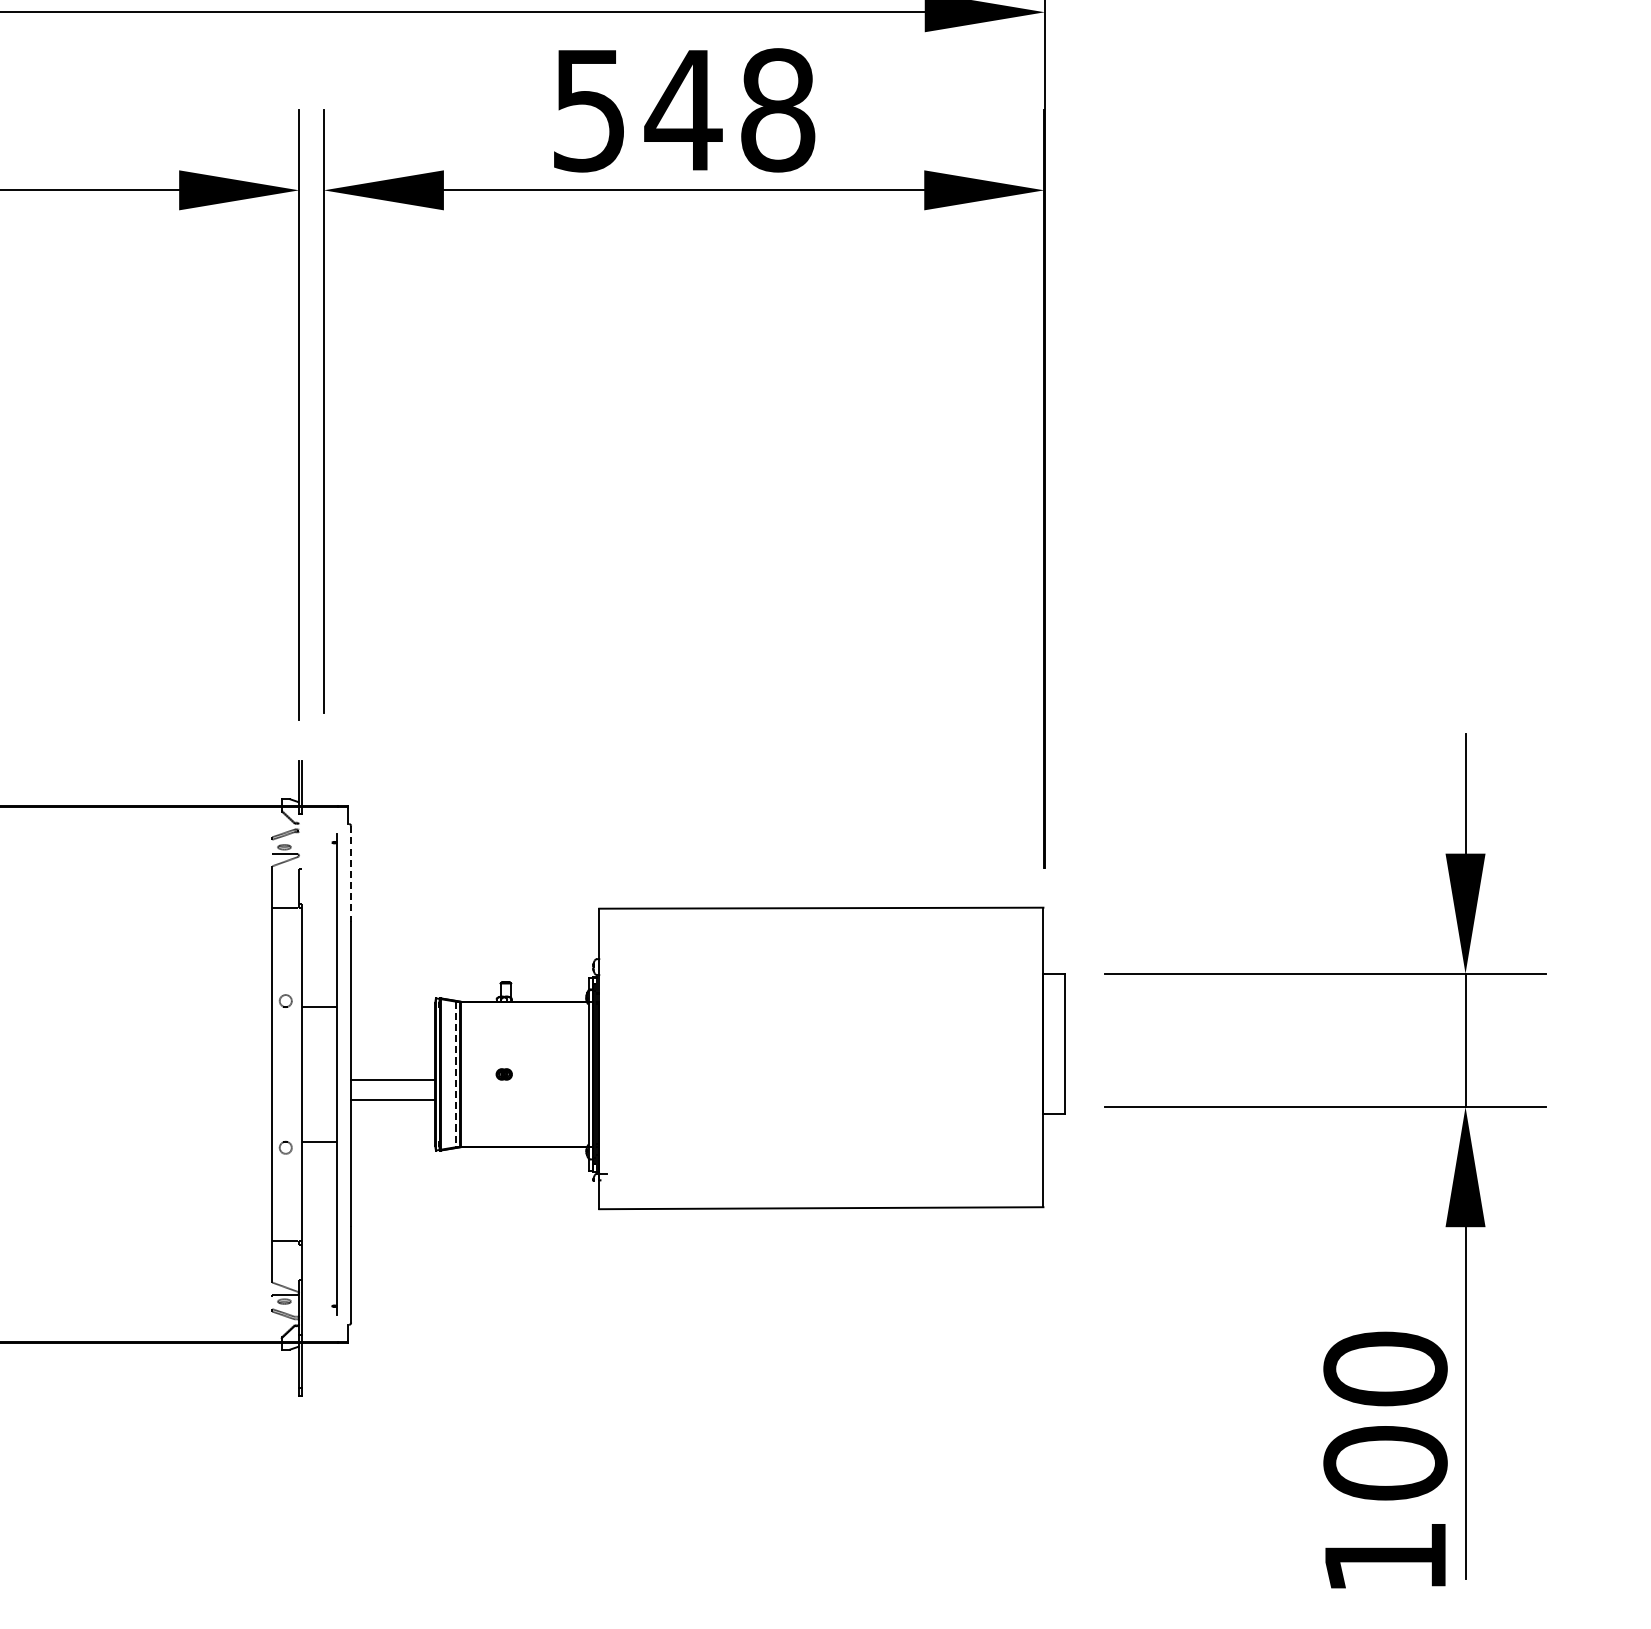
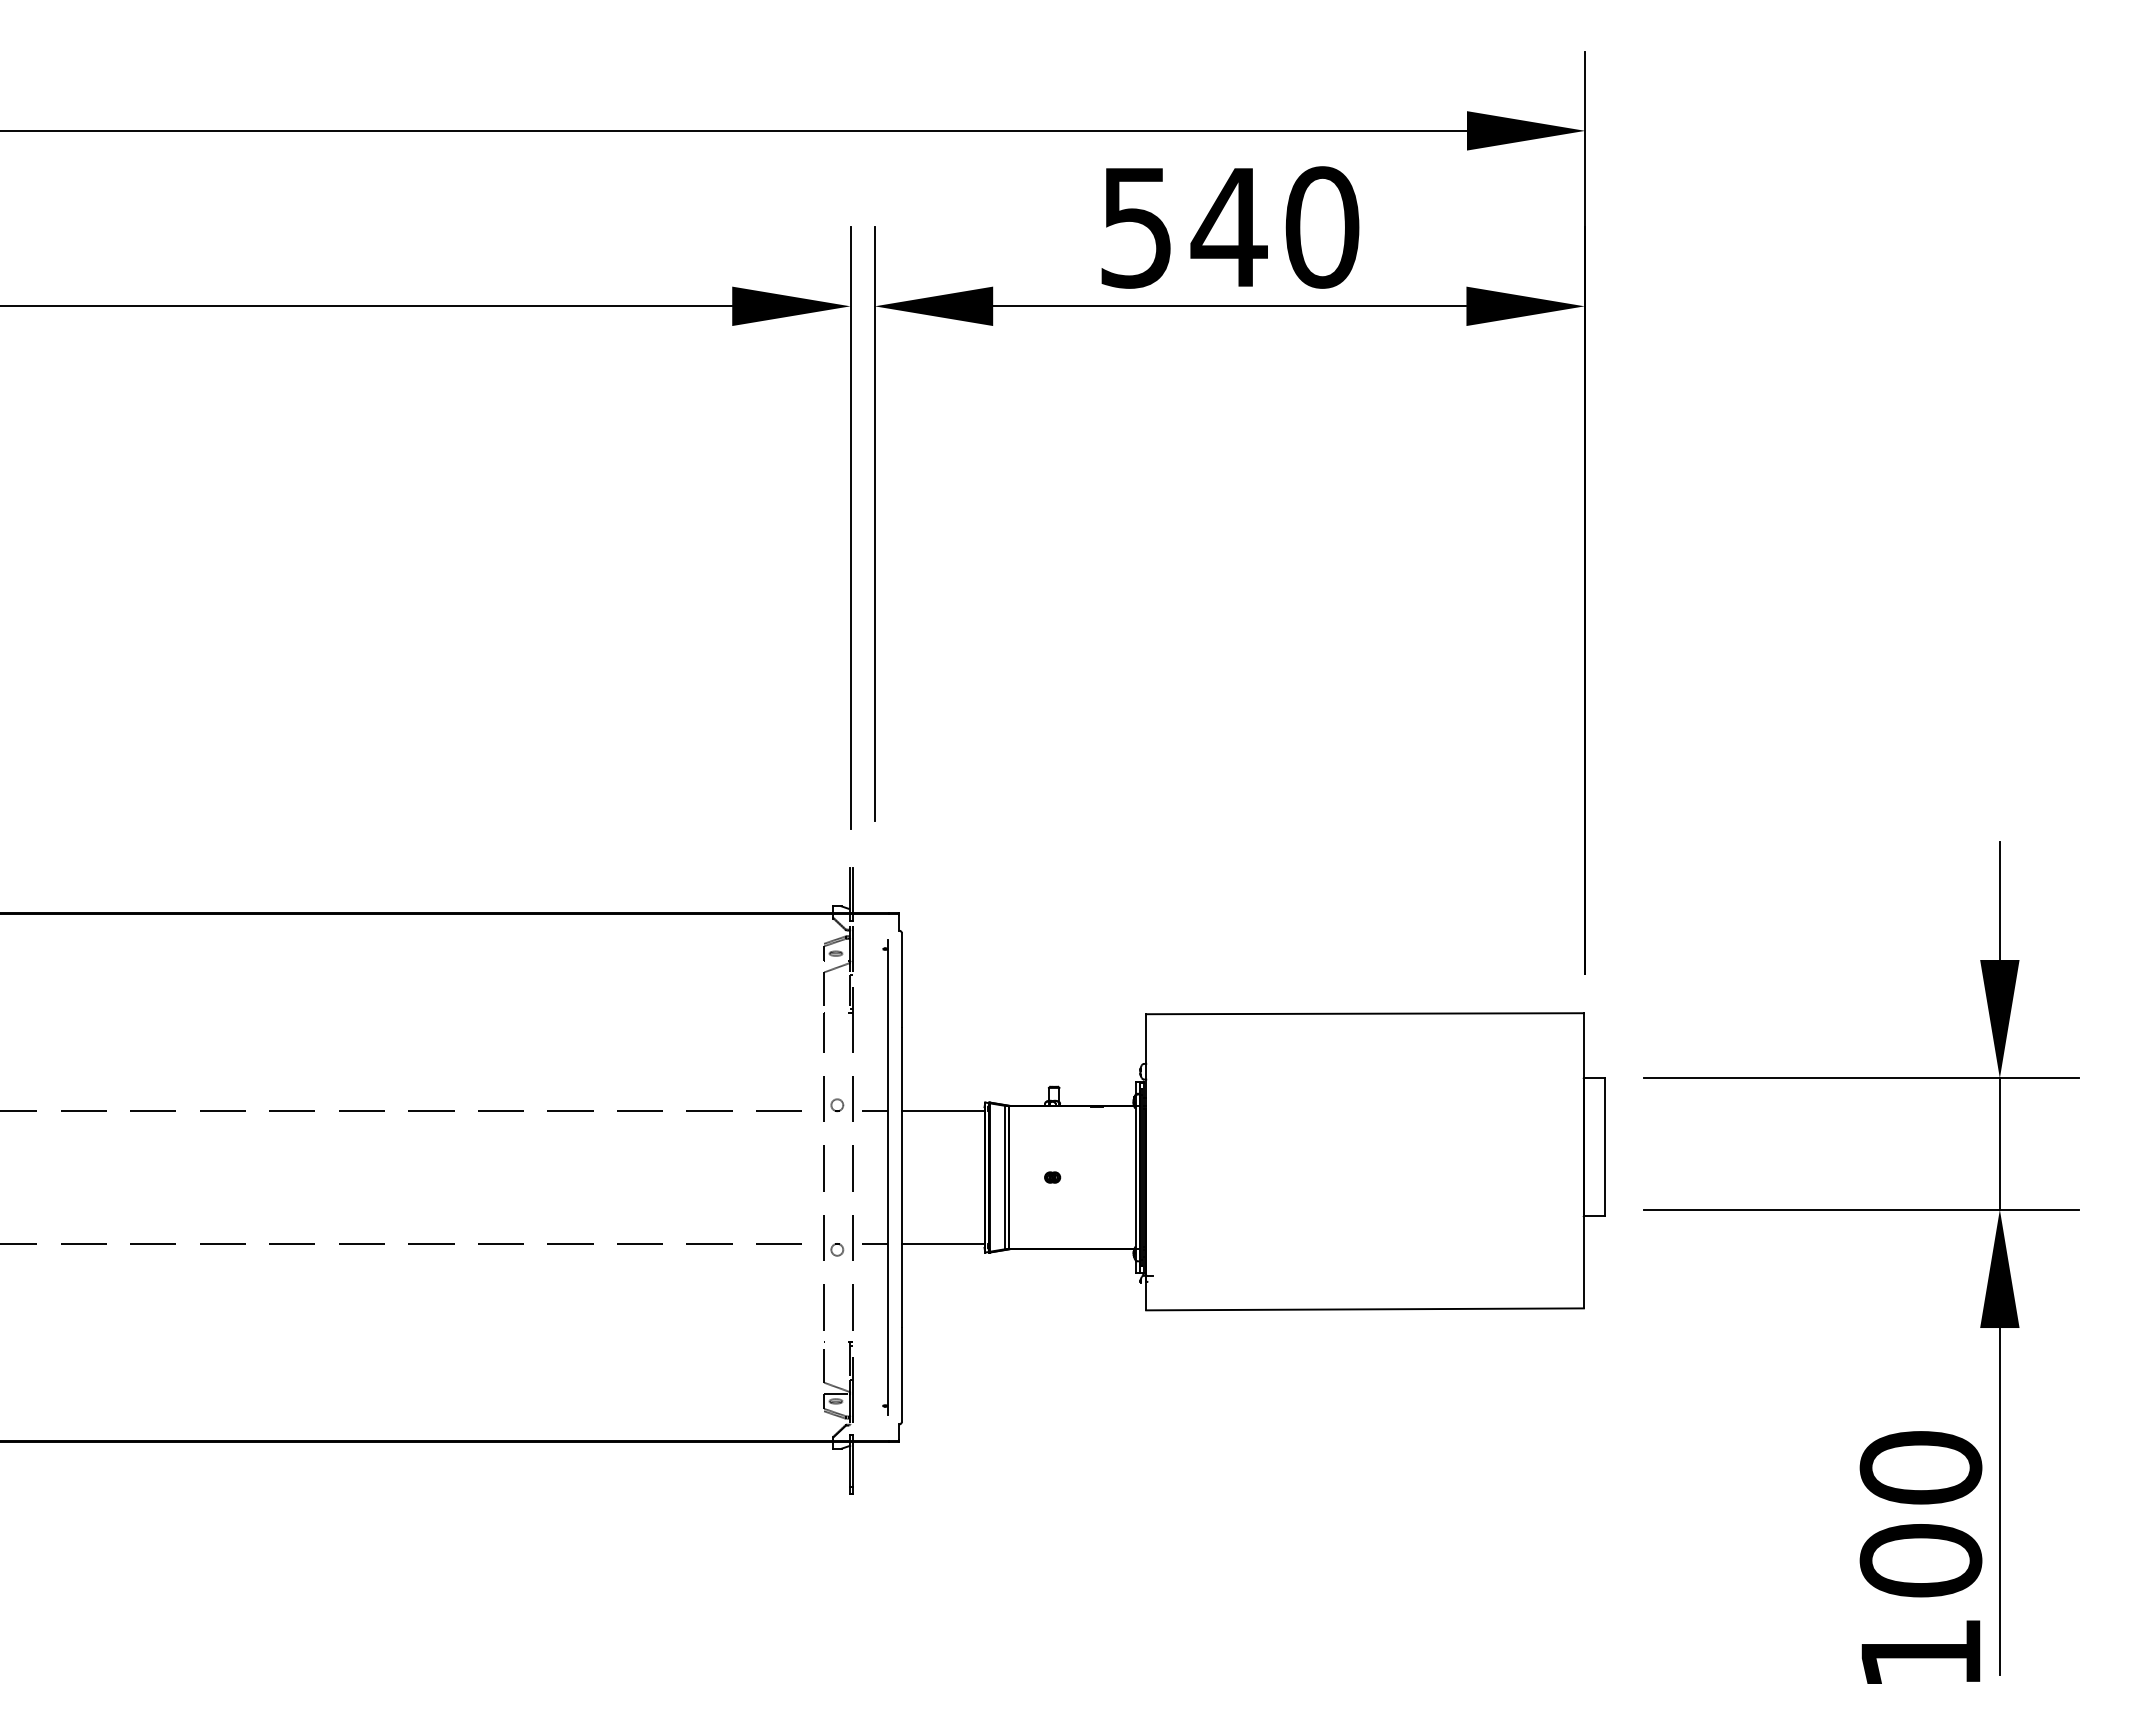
text: (778, 110) -> (1322, 227), 548 -> 540
line: (350, 873) -> (901, 979), dashed -> solid
line: (455, 1074) -> (1004, 1177), dashed -> solid
line: (392, 1080) -> (942, 1244), moved
line: (392, 1099) -> (942, 1110), moved

